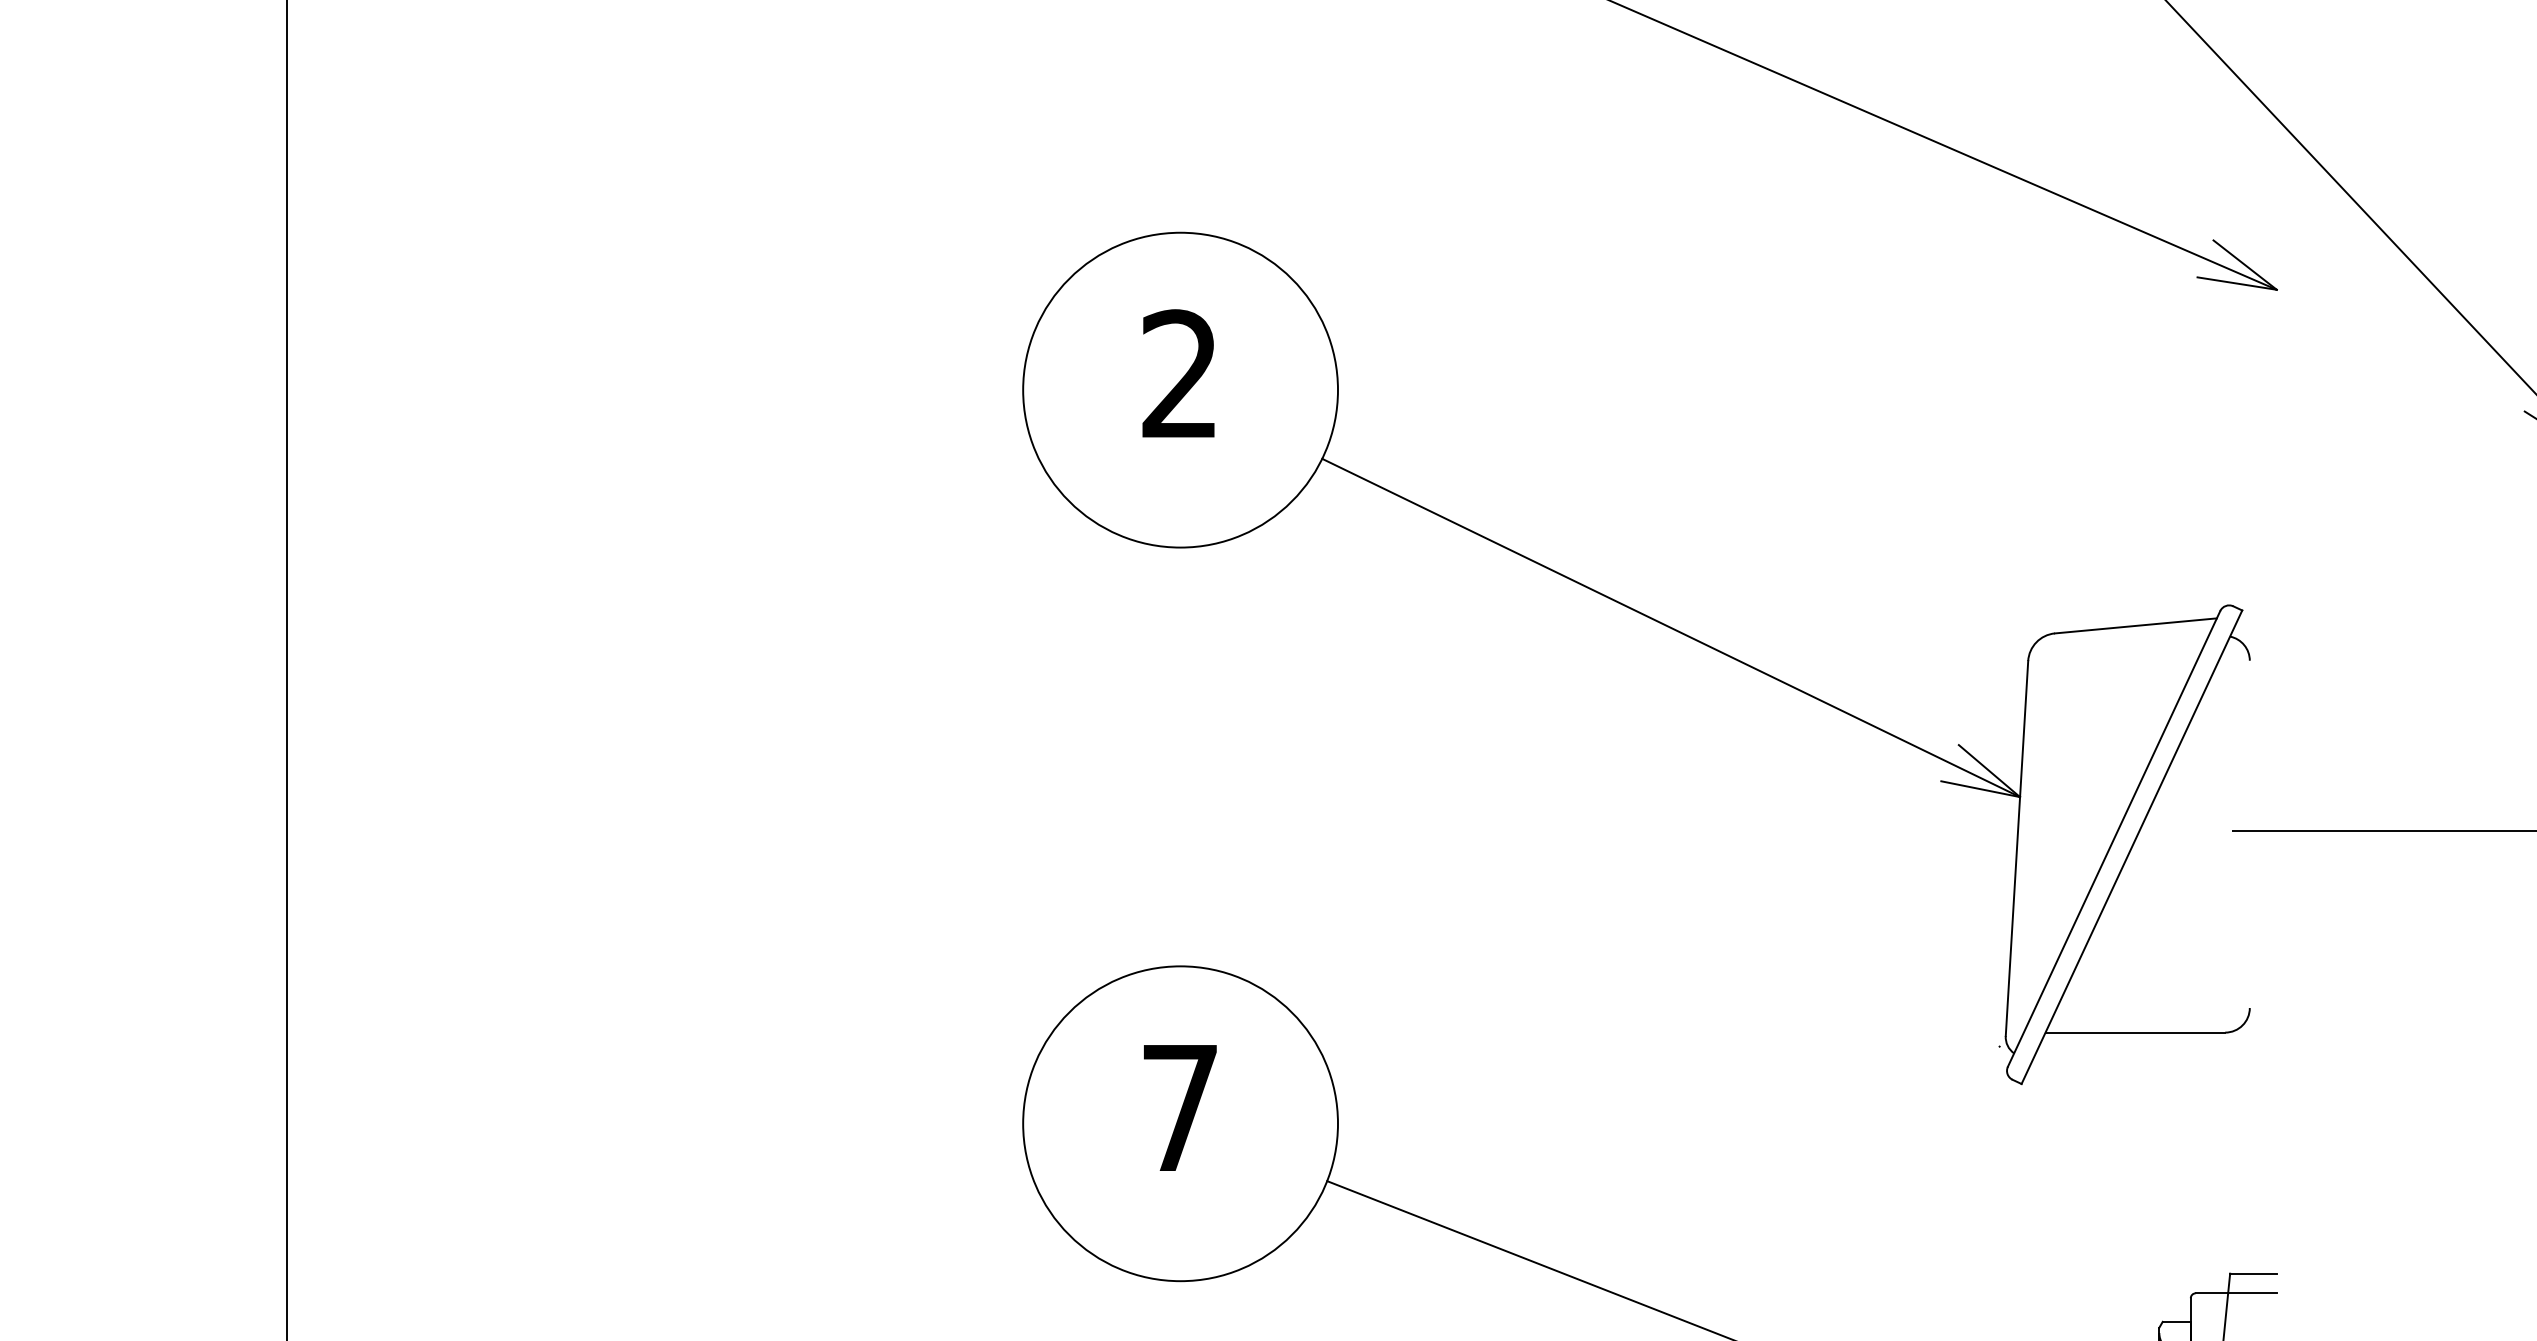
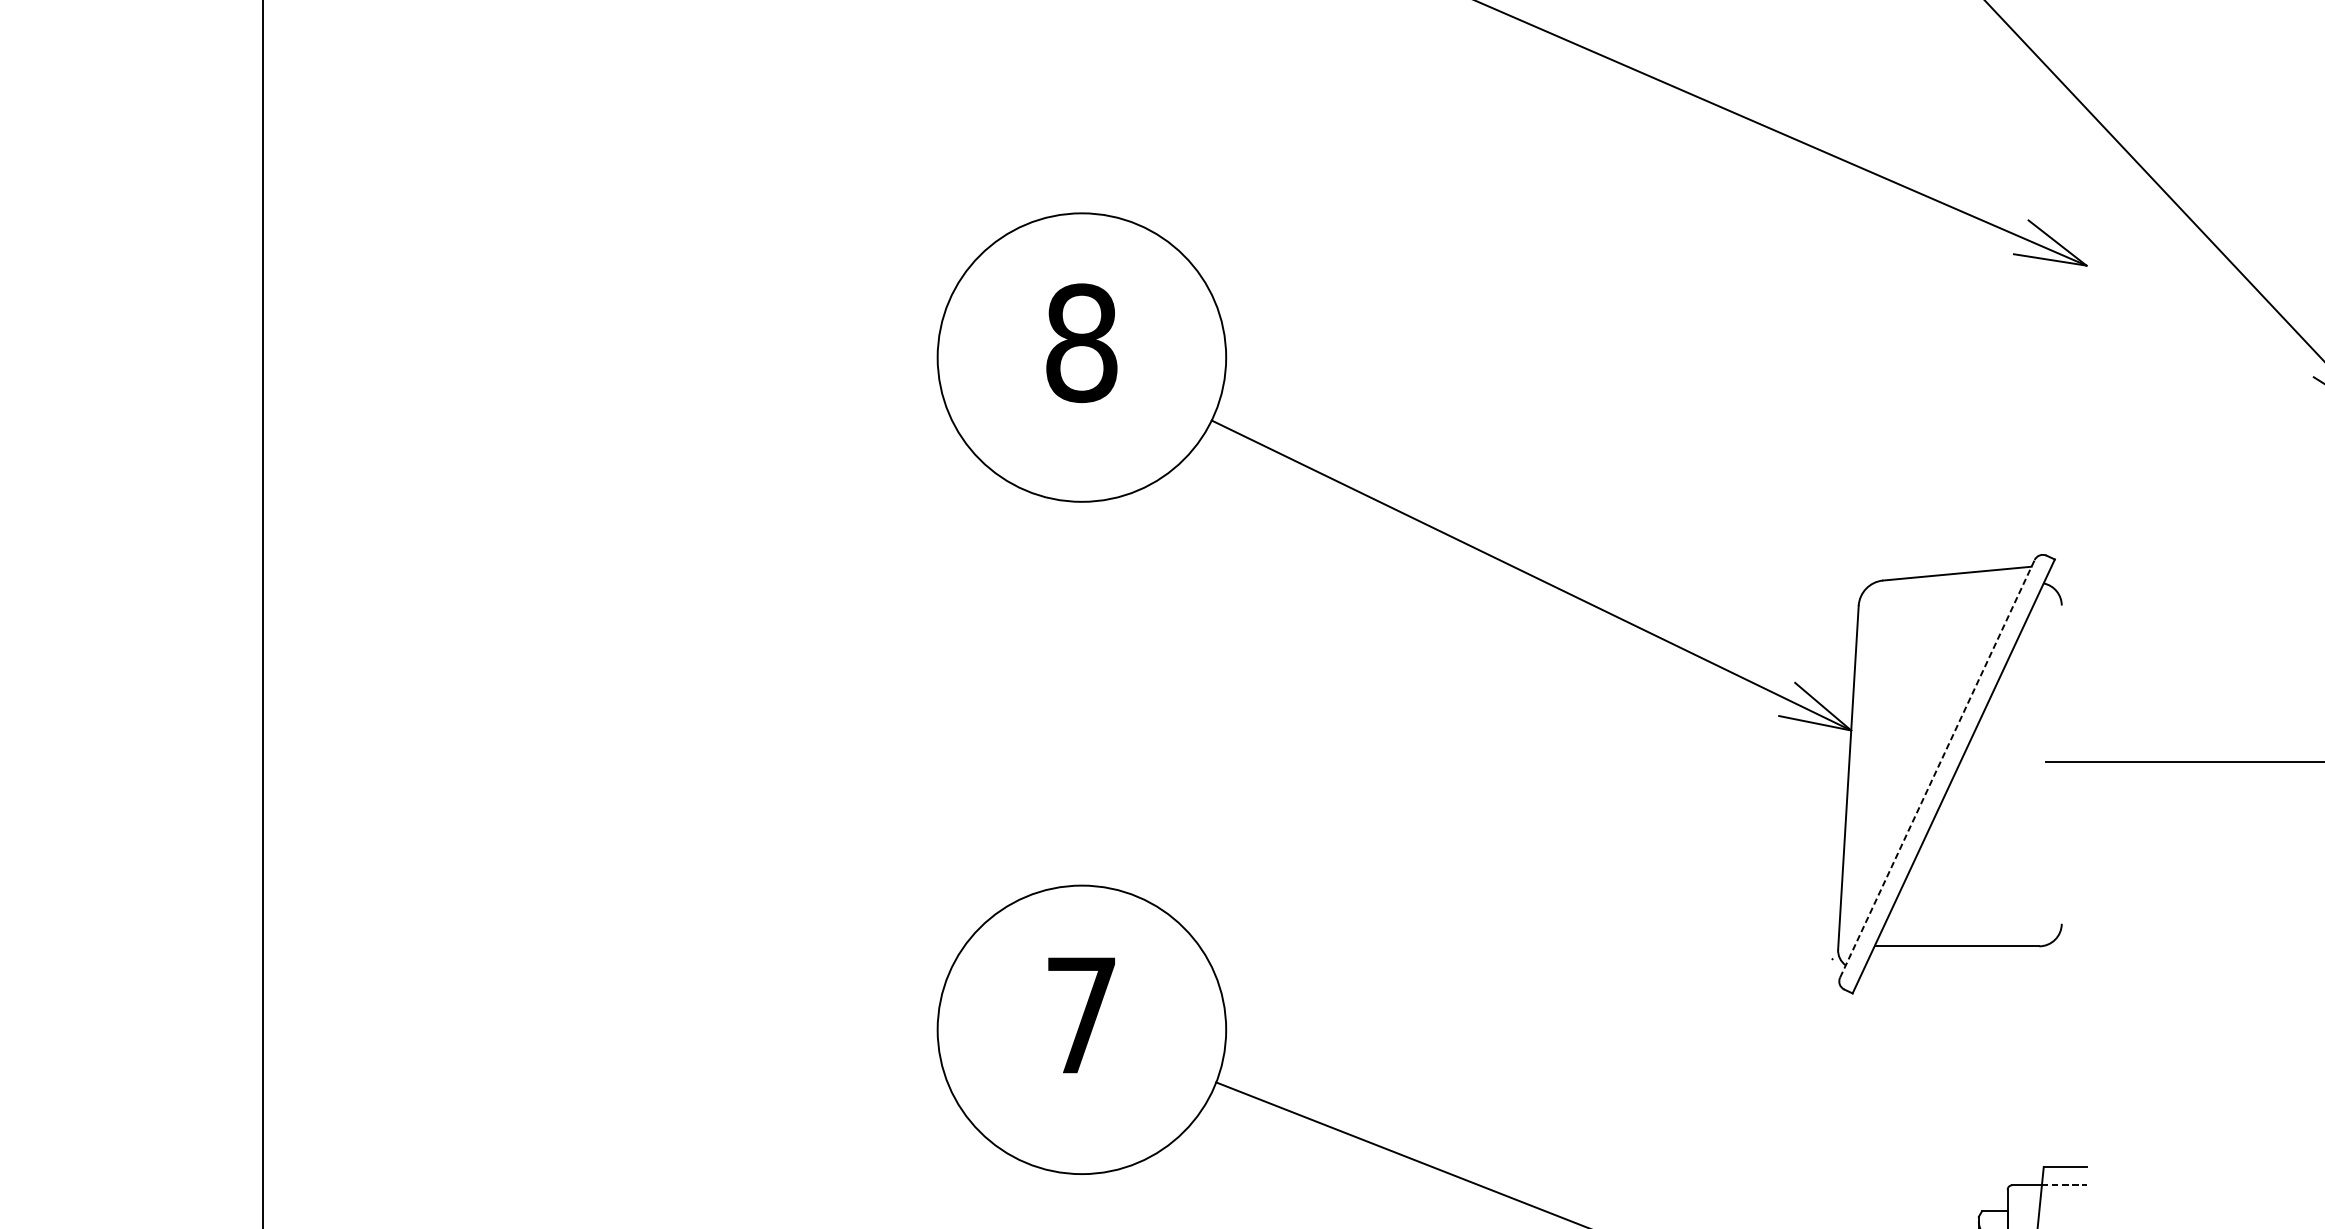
text: (1180, 374) -> (1081, 343), 2 -> 8
line: (2114, 838) -> (1937, 768), solid -> dashed
line: (2253, 1293) -> (2065, 1185), solid -> dashed

